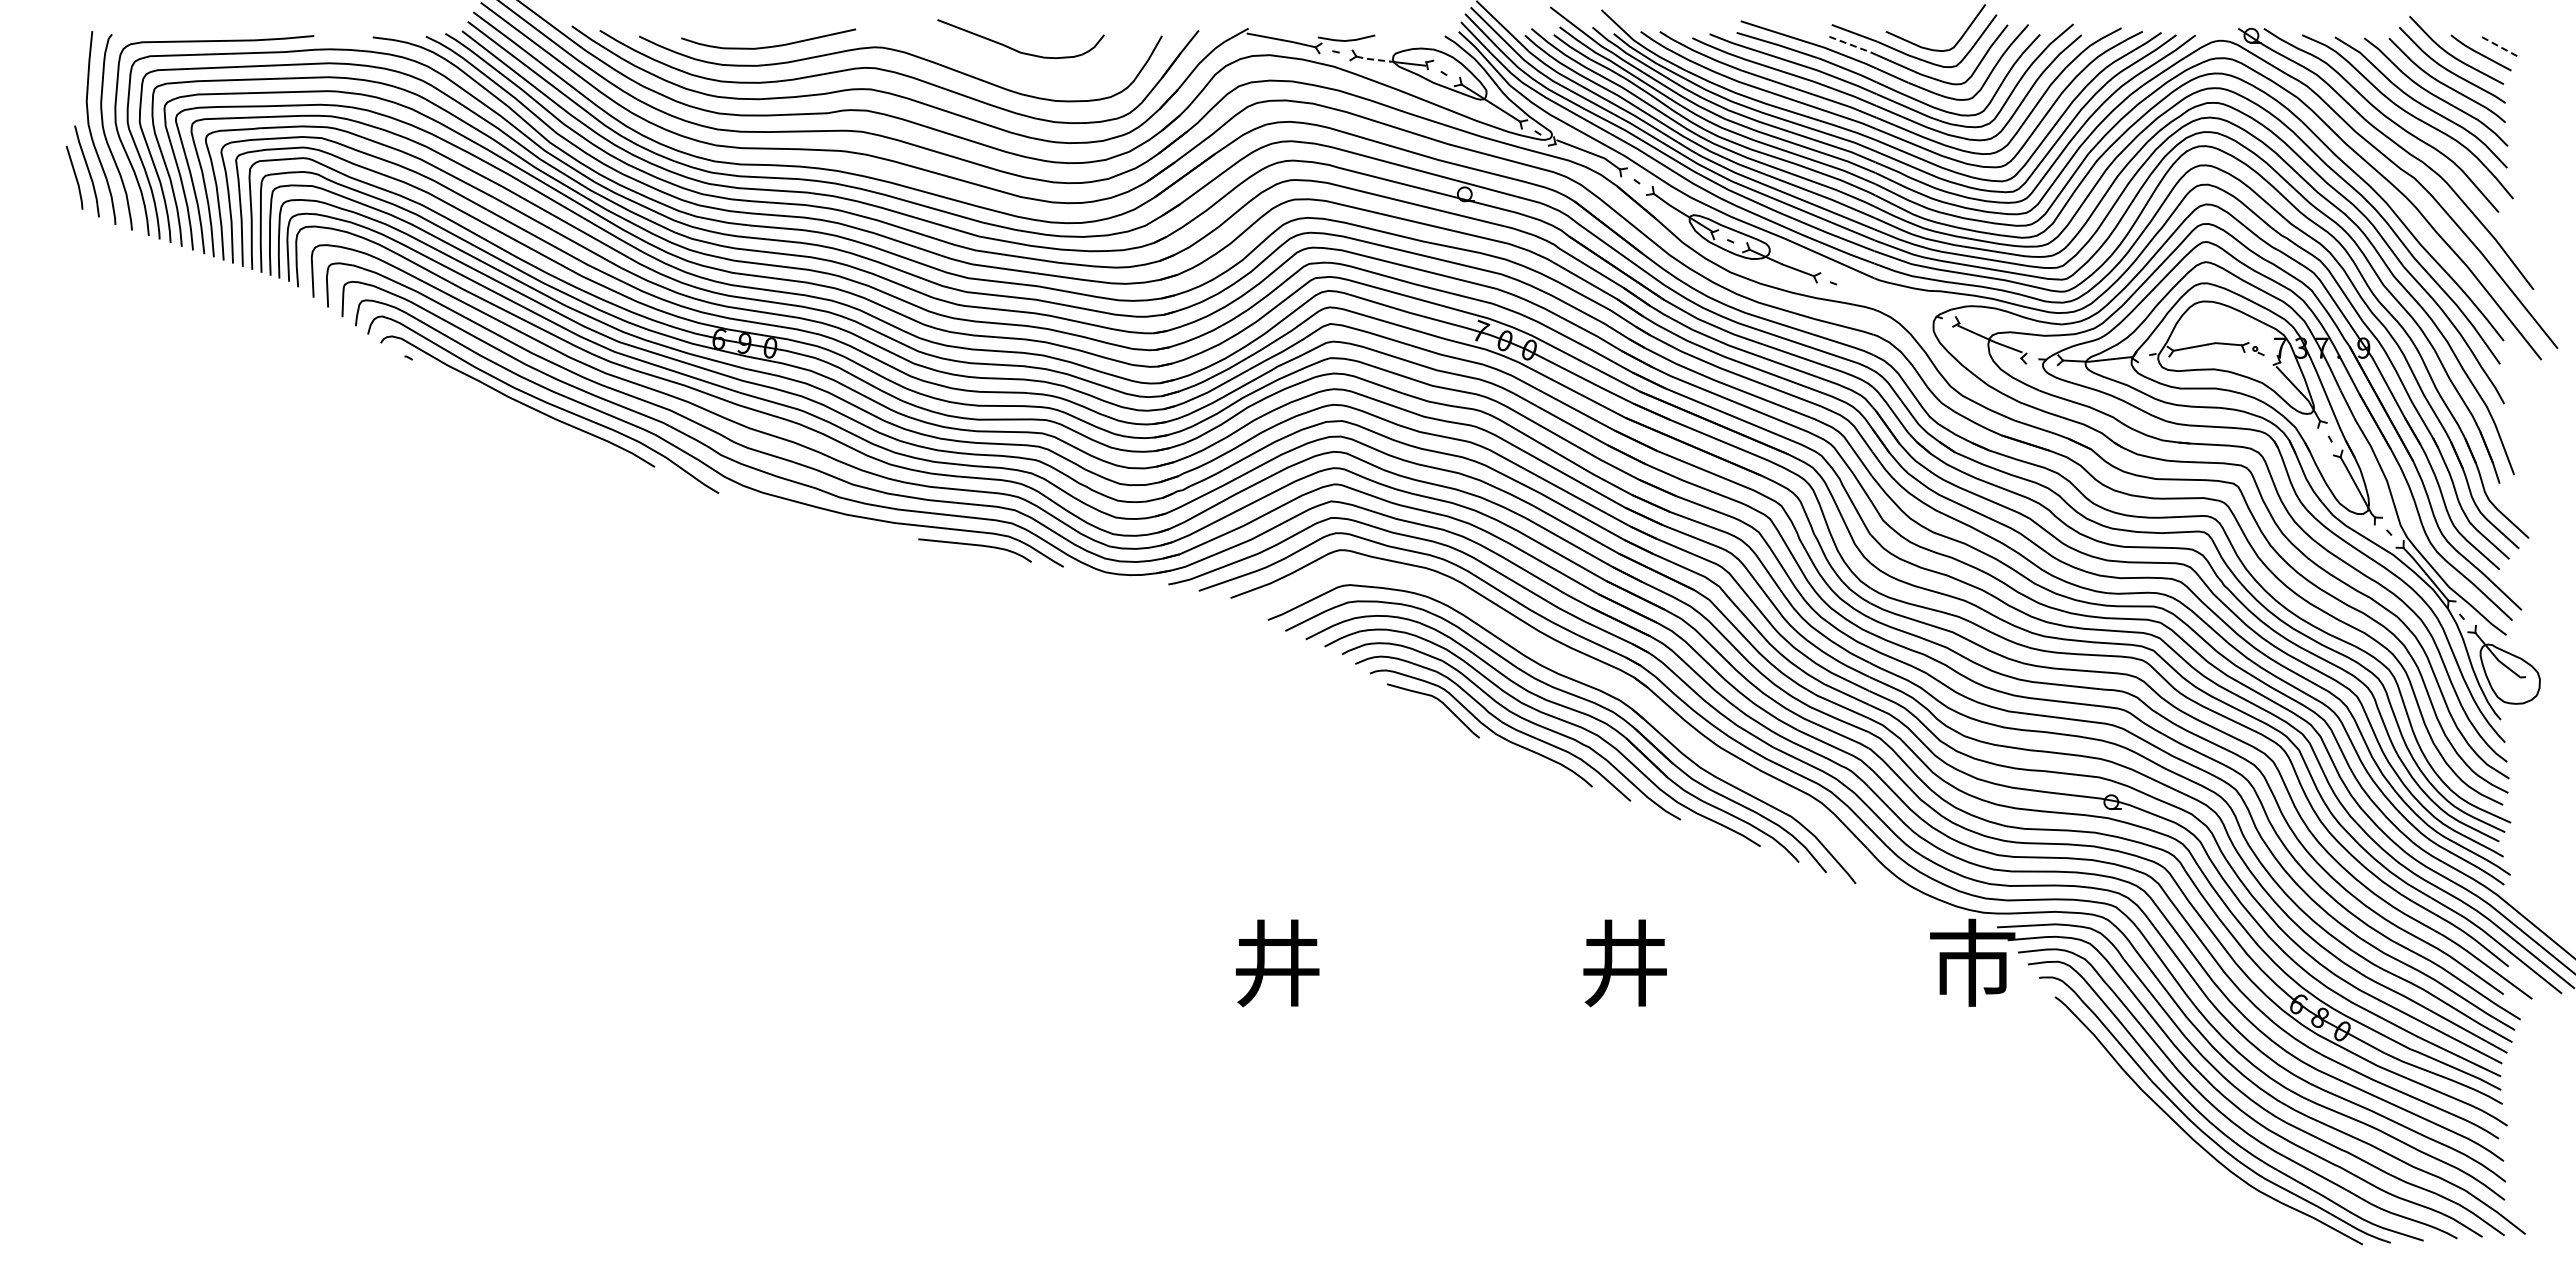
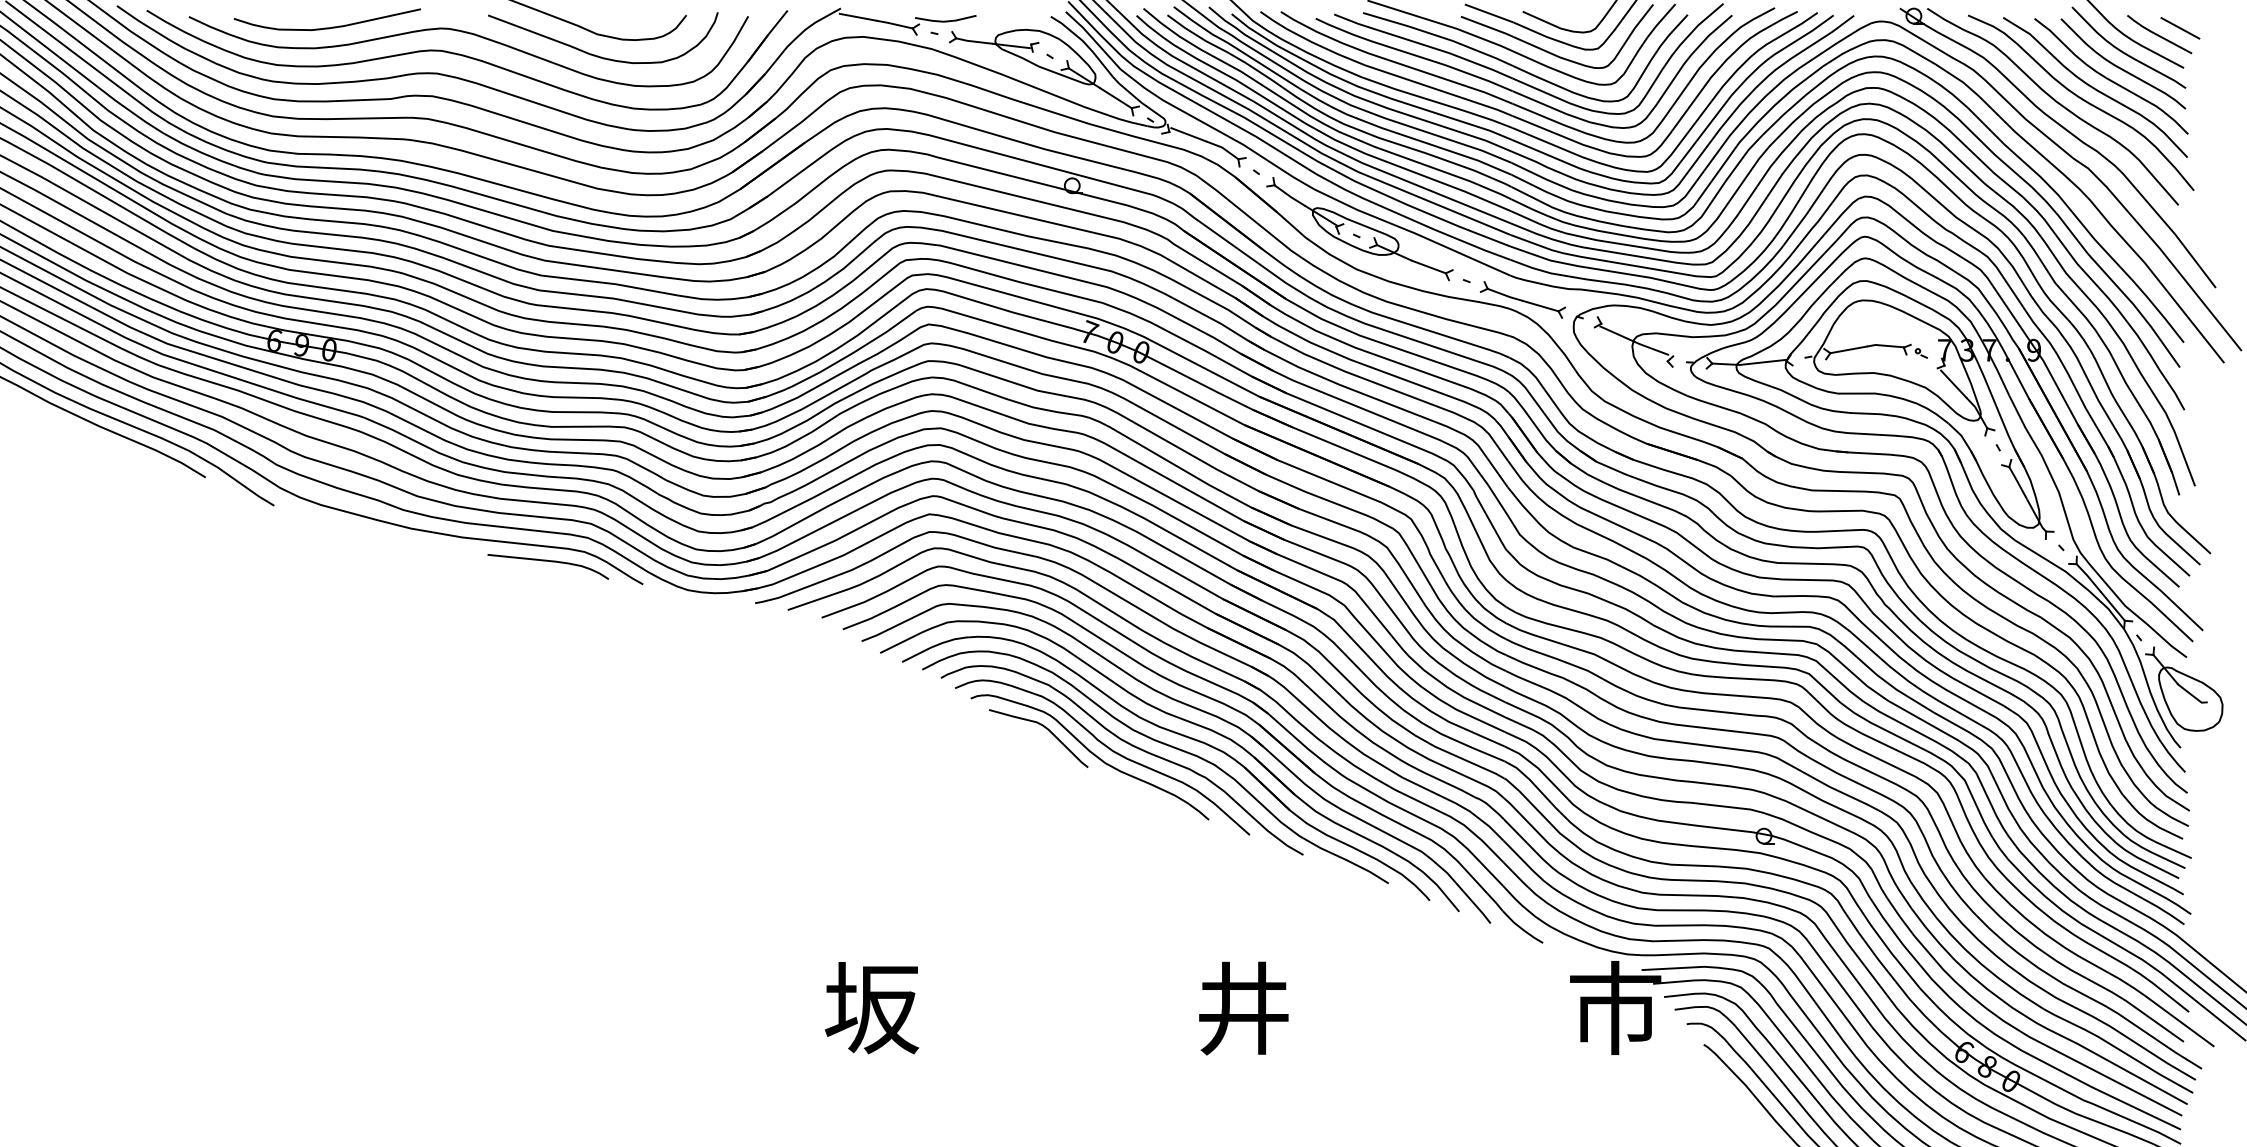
line: (1852, 45) -> (1487, 26), dashed -> solid
line: (2500, 47) -> (2180, 28), dashed -> solid
line: (1373, 59) -> (974, 41), dashed -> solid
curve: (1021, 72) -> (597, 55), added
part: (1885, 300) -> (1522, 299), added
part: (1598, 676) -> (1215, 701), added
text: (1277, 963) -> (871, 1008), 井 -> 坂

